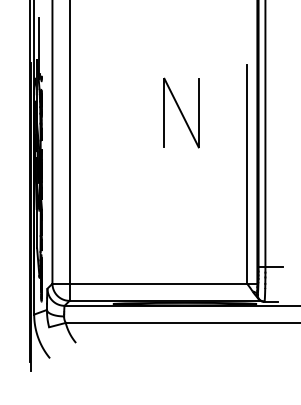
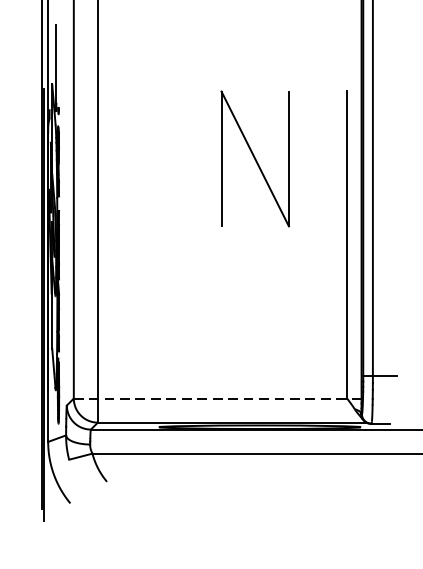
part: (181, 112) -> (255, 158), size x1.4
line: (154, 283) -> (217, 398), solid -> dashed

